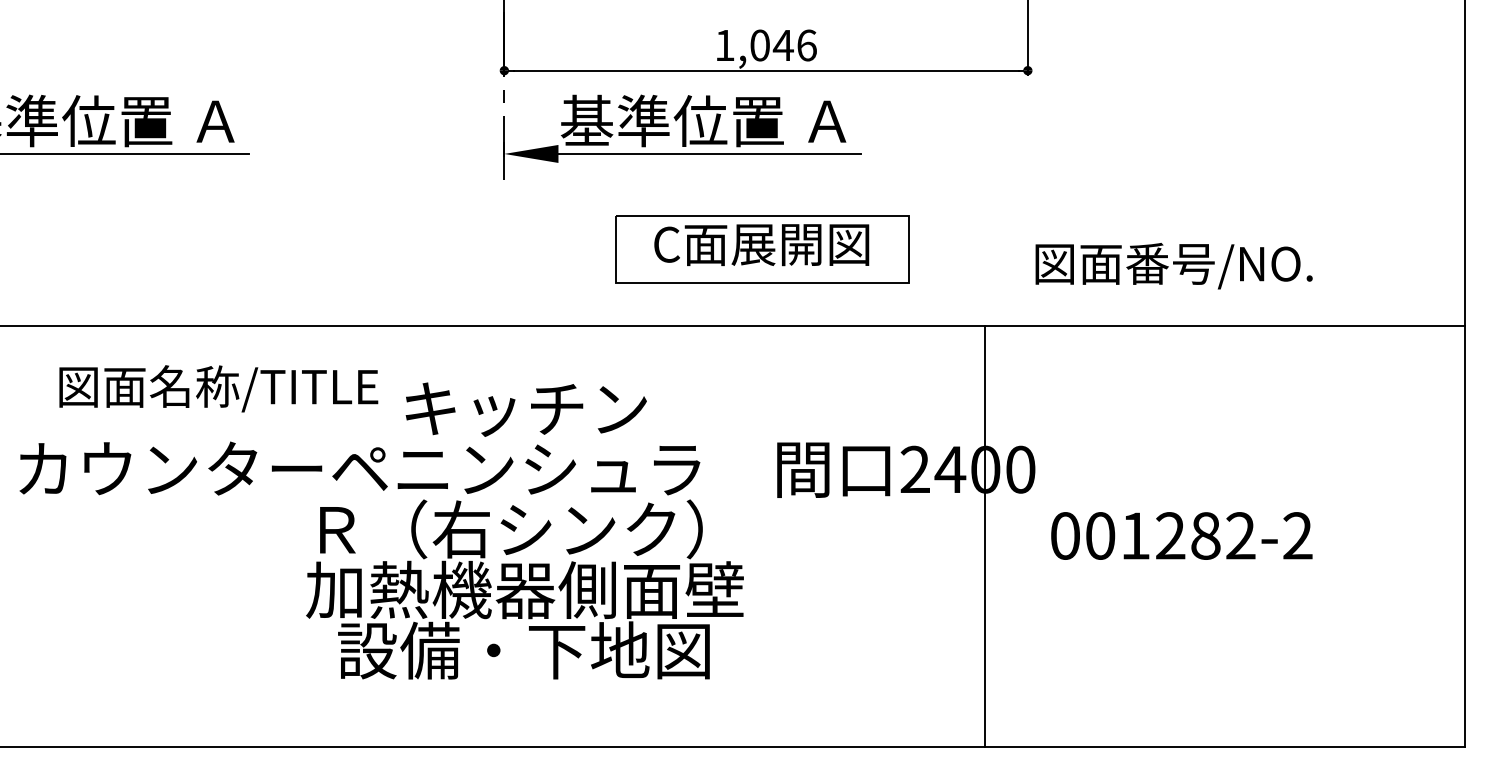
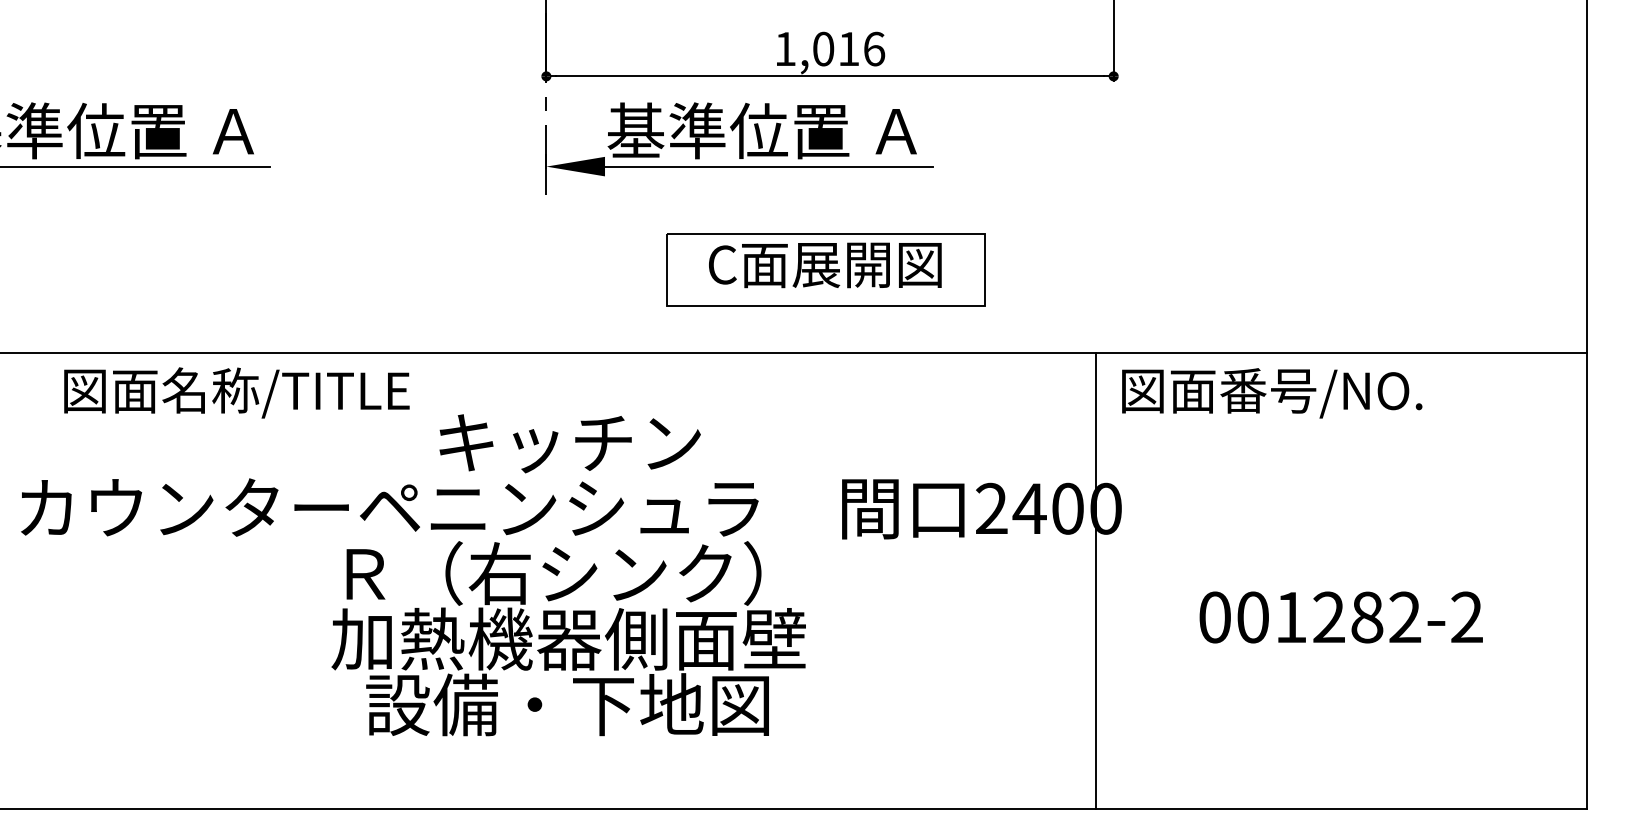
text: (782, 45) -> (847, 49), 1,046 -> 1,016
text: (1173, 266) -> (1271, 393), moved
text: (218, 388) -> (236, 392), moved
line: (985, 535) -> (1095, 580), moved
text: (1181, 535) -> (1340, 616), moved

